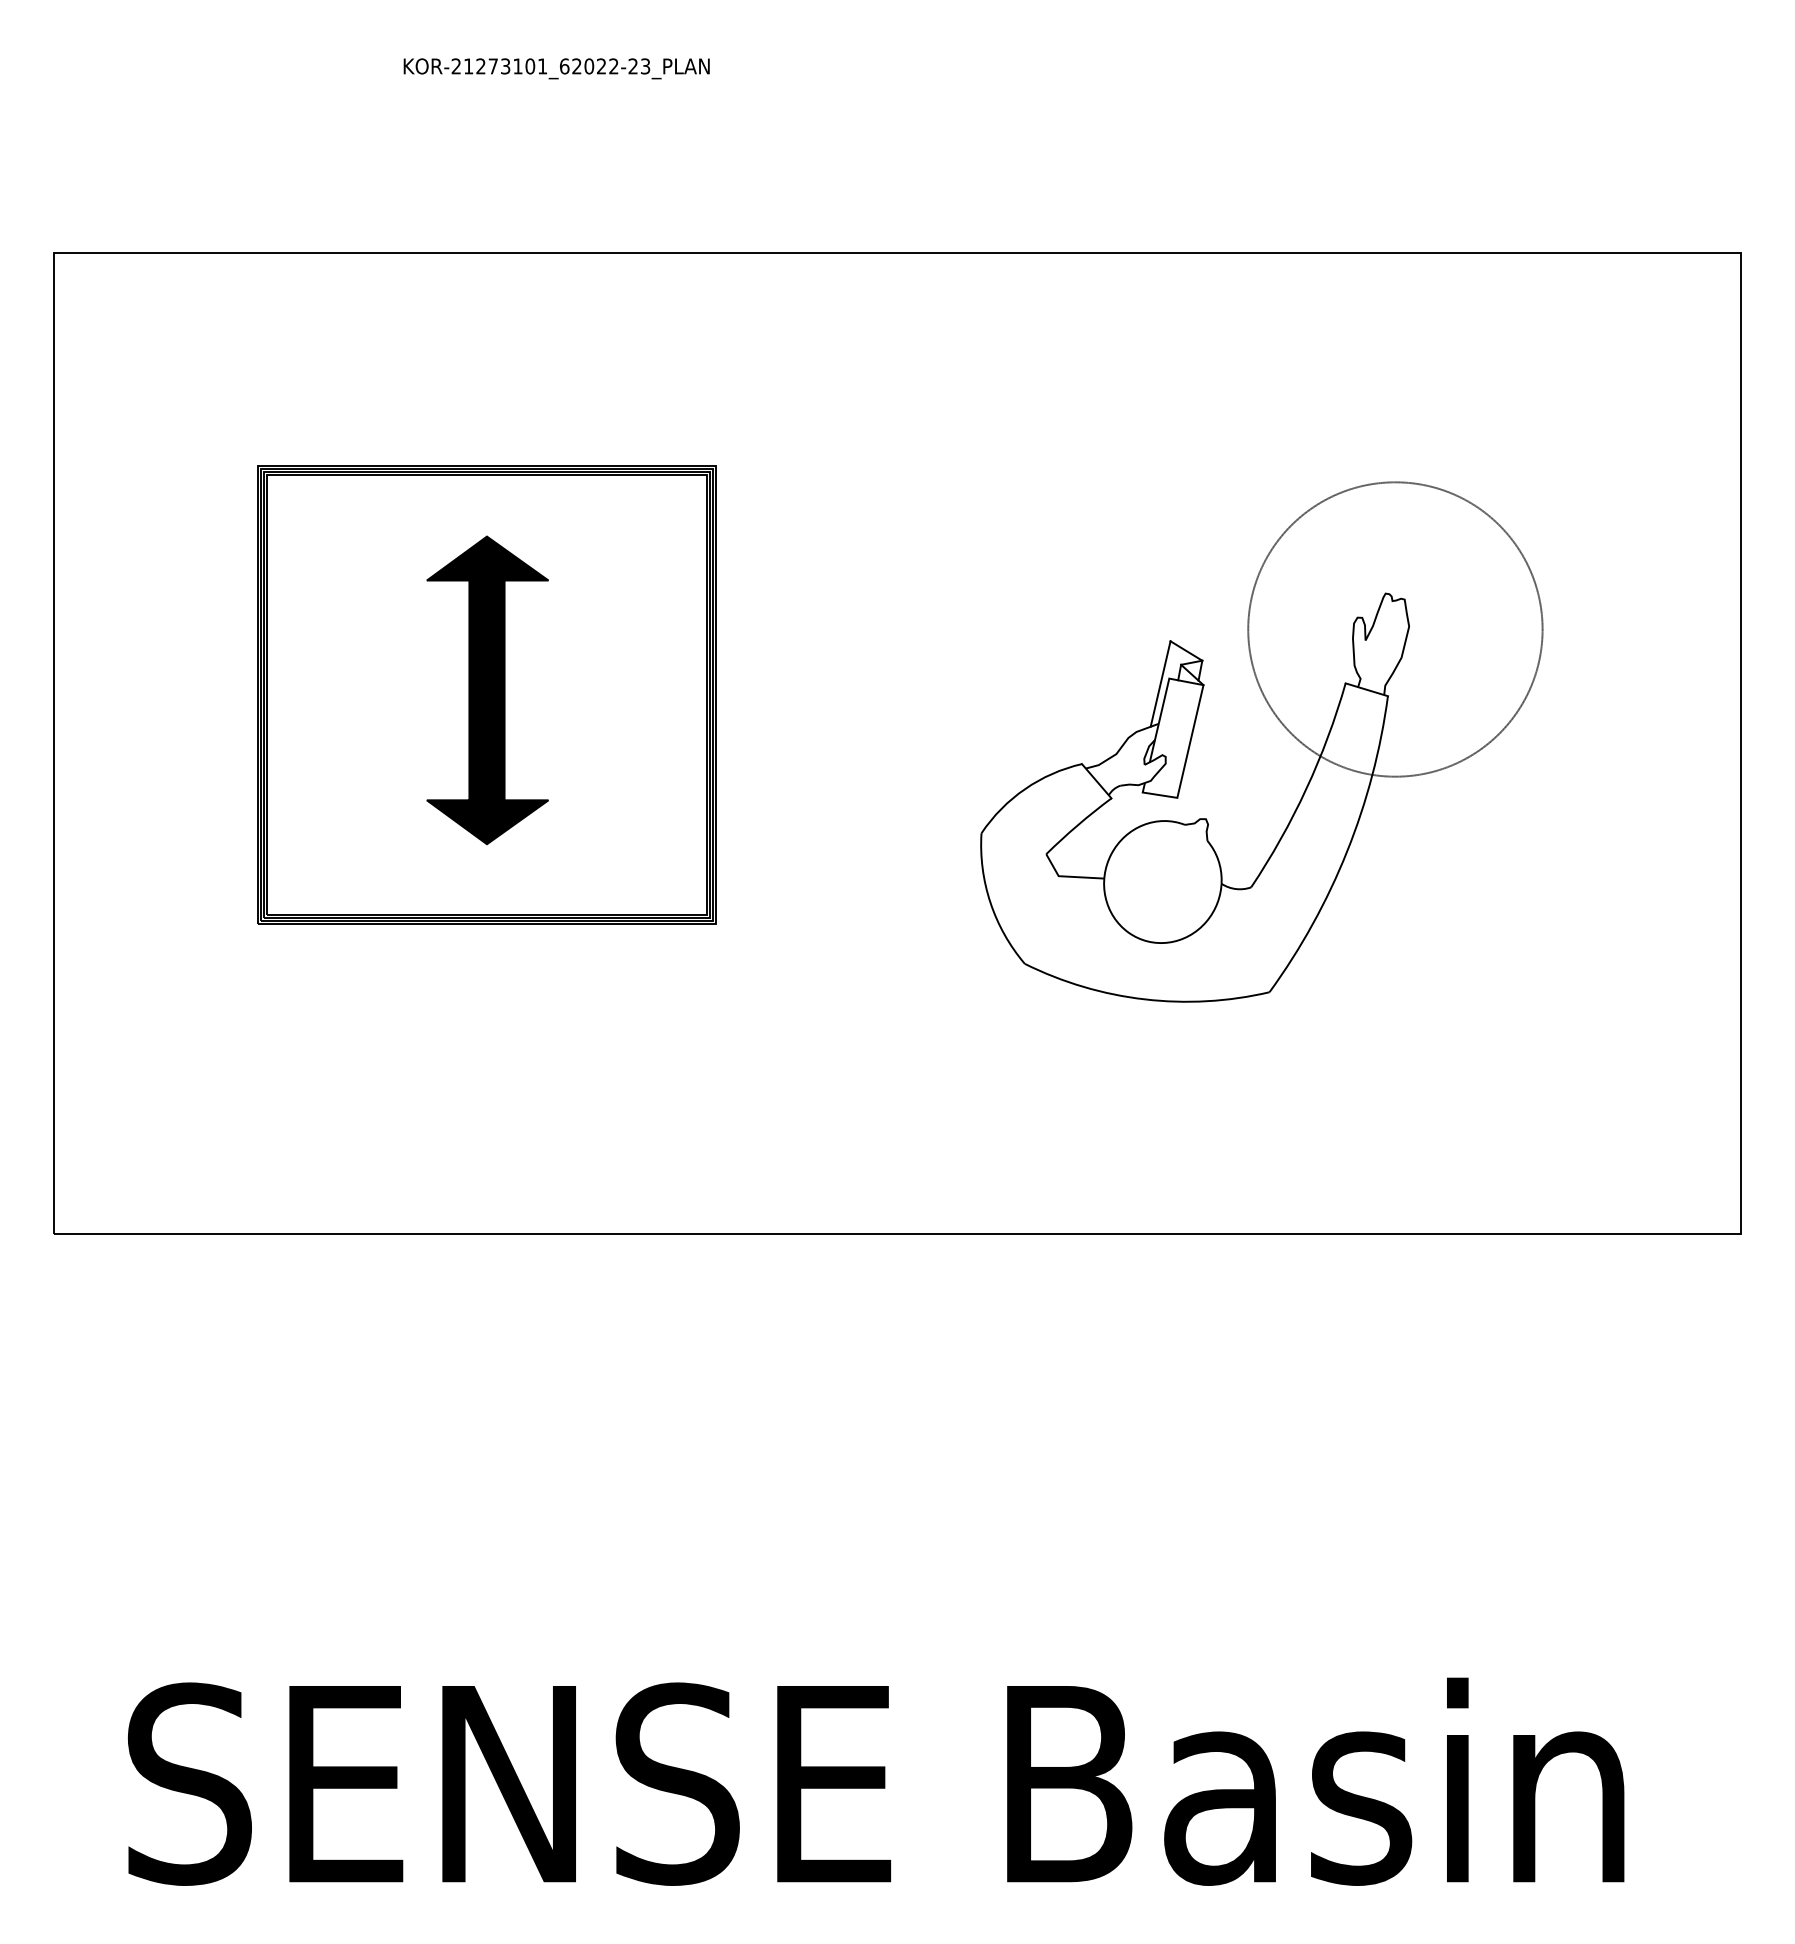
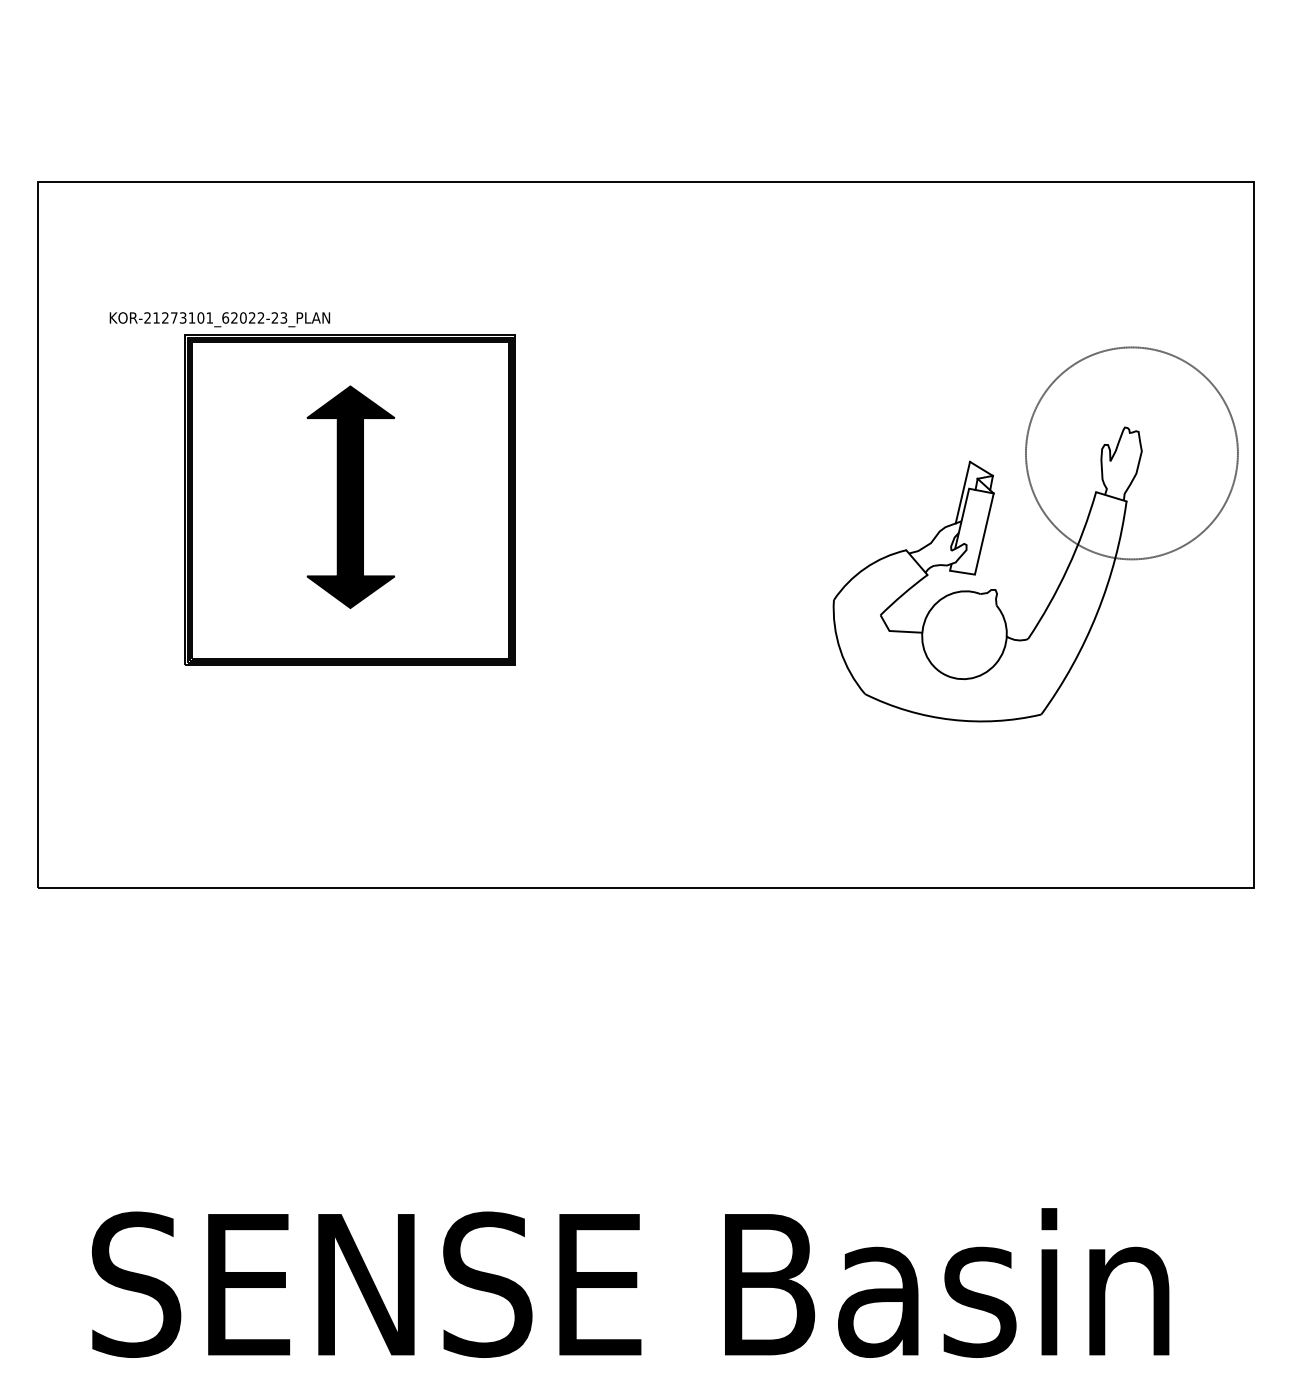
text: (556, 68) -> (219, 319), moved
part: (1280, 723) -> (1049, 521), moved

